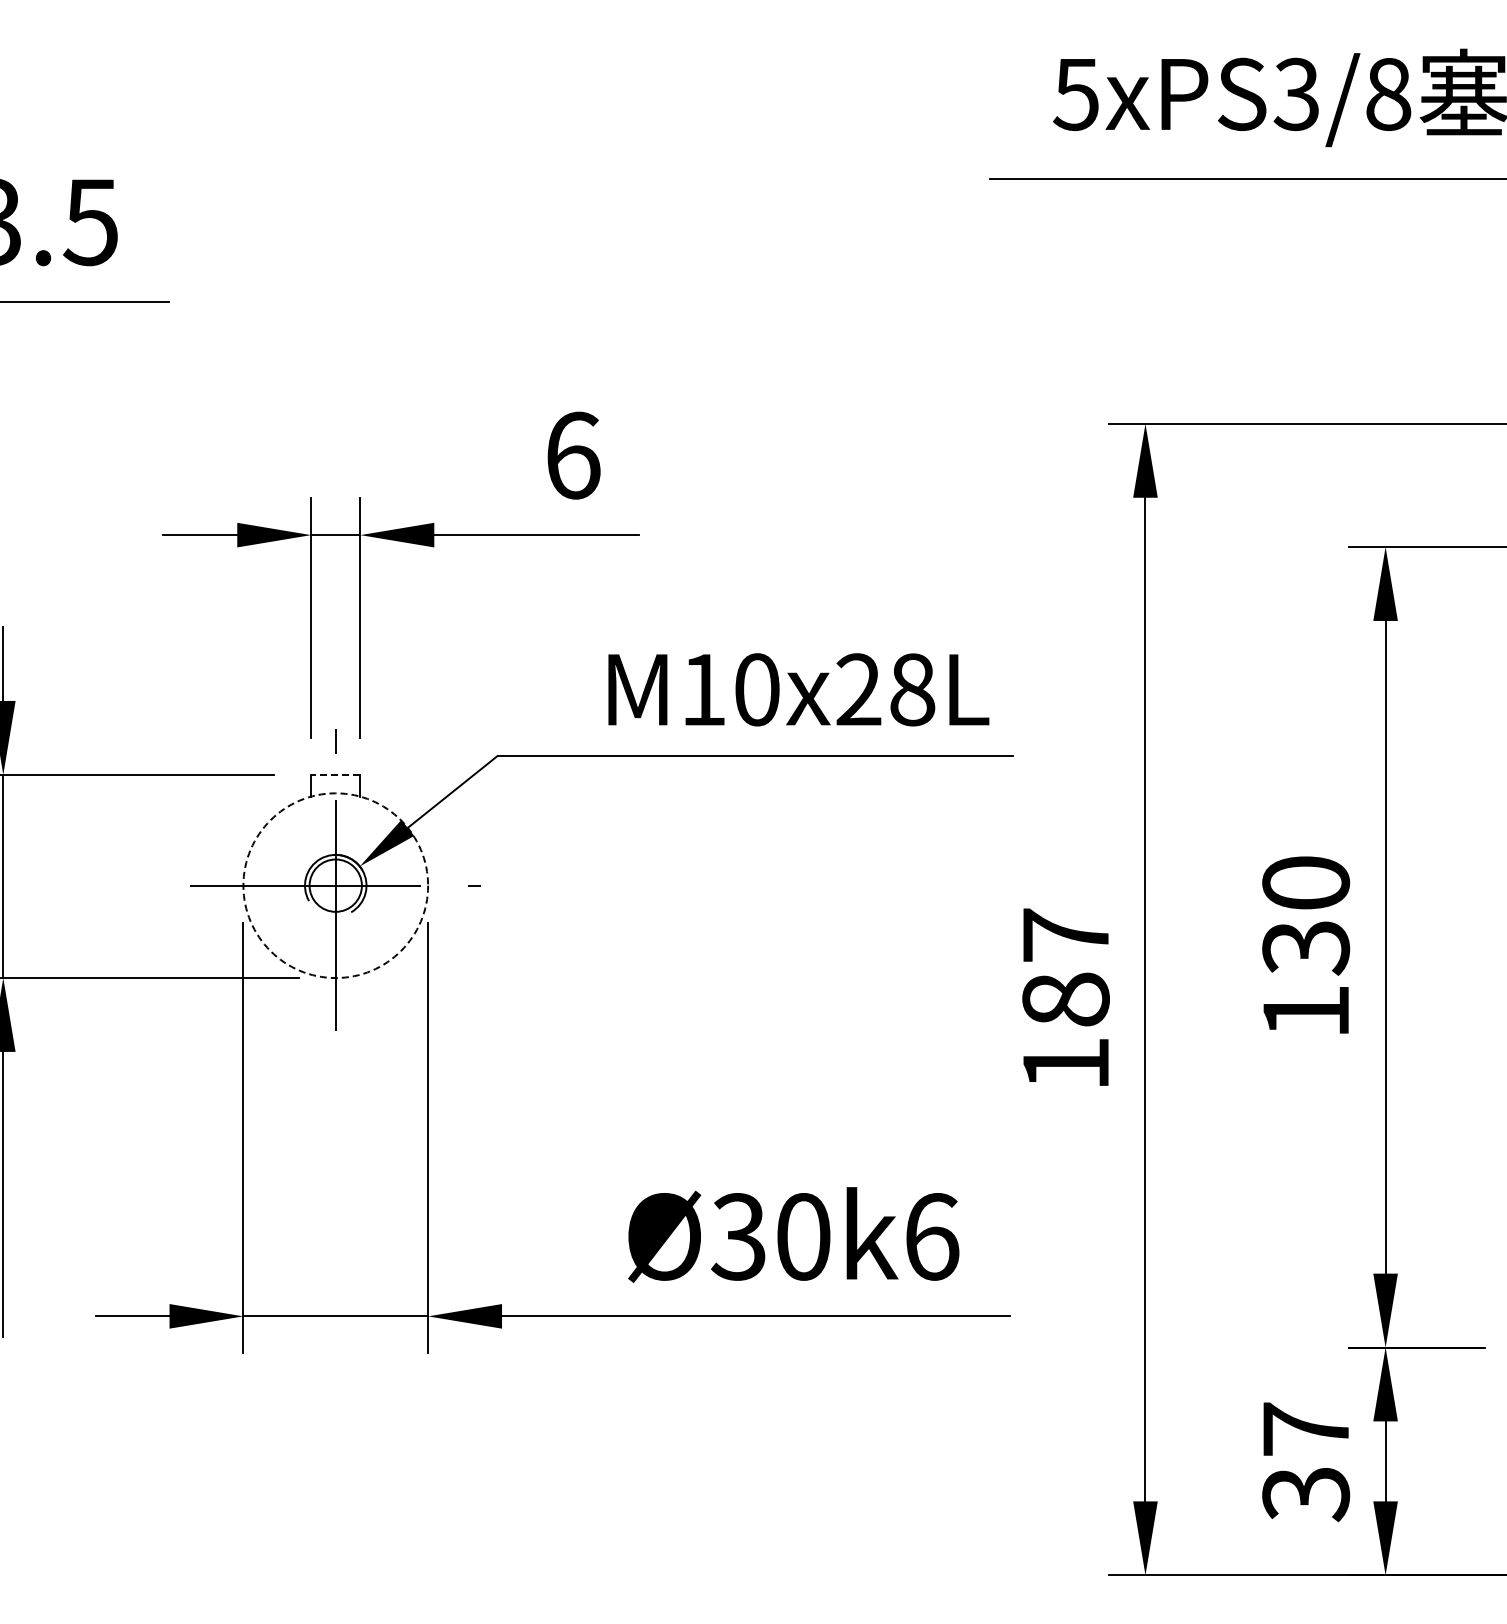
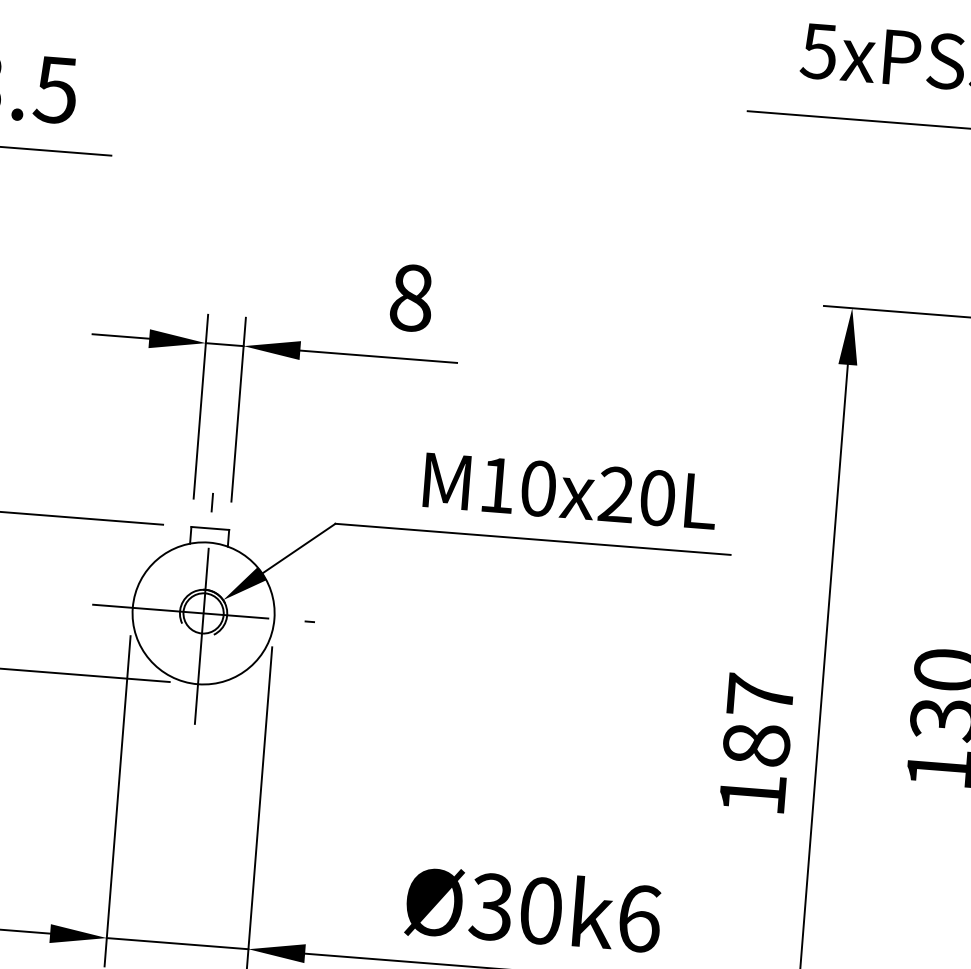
text: (573, 455) -> (411, 297), 6 -> 8
text: (912, 689) -> (657, 497), M10x28L -> M10x20L
line: (335, 774) -> (210, 528), dashed -> solid
circle: (335, 885) -> (203, 613), dashed -> solid

